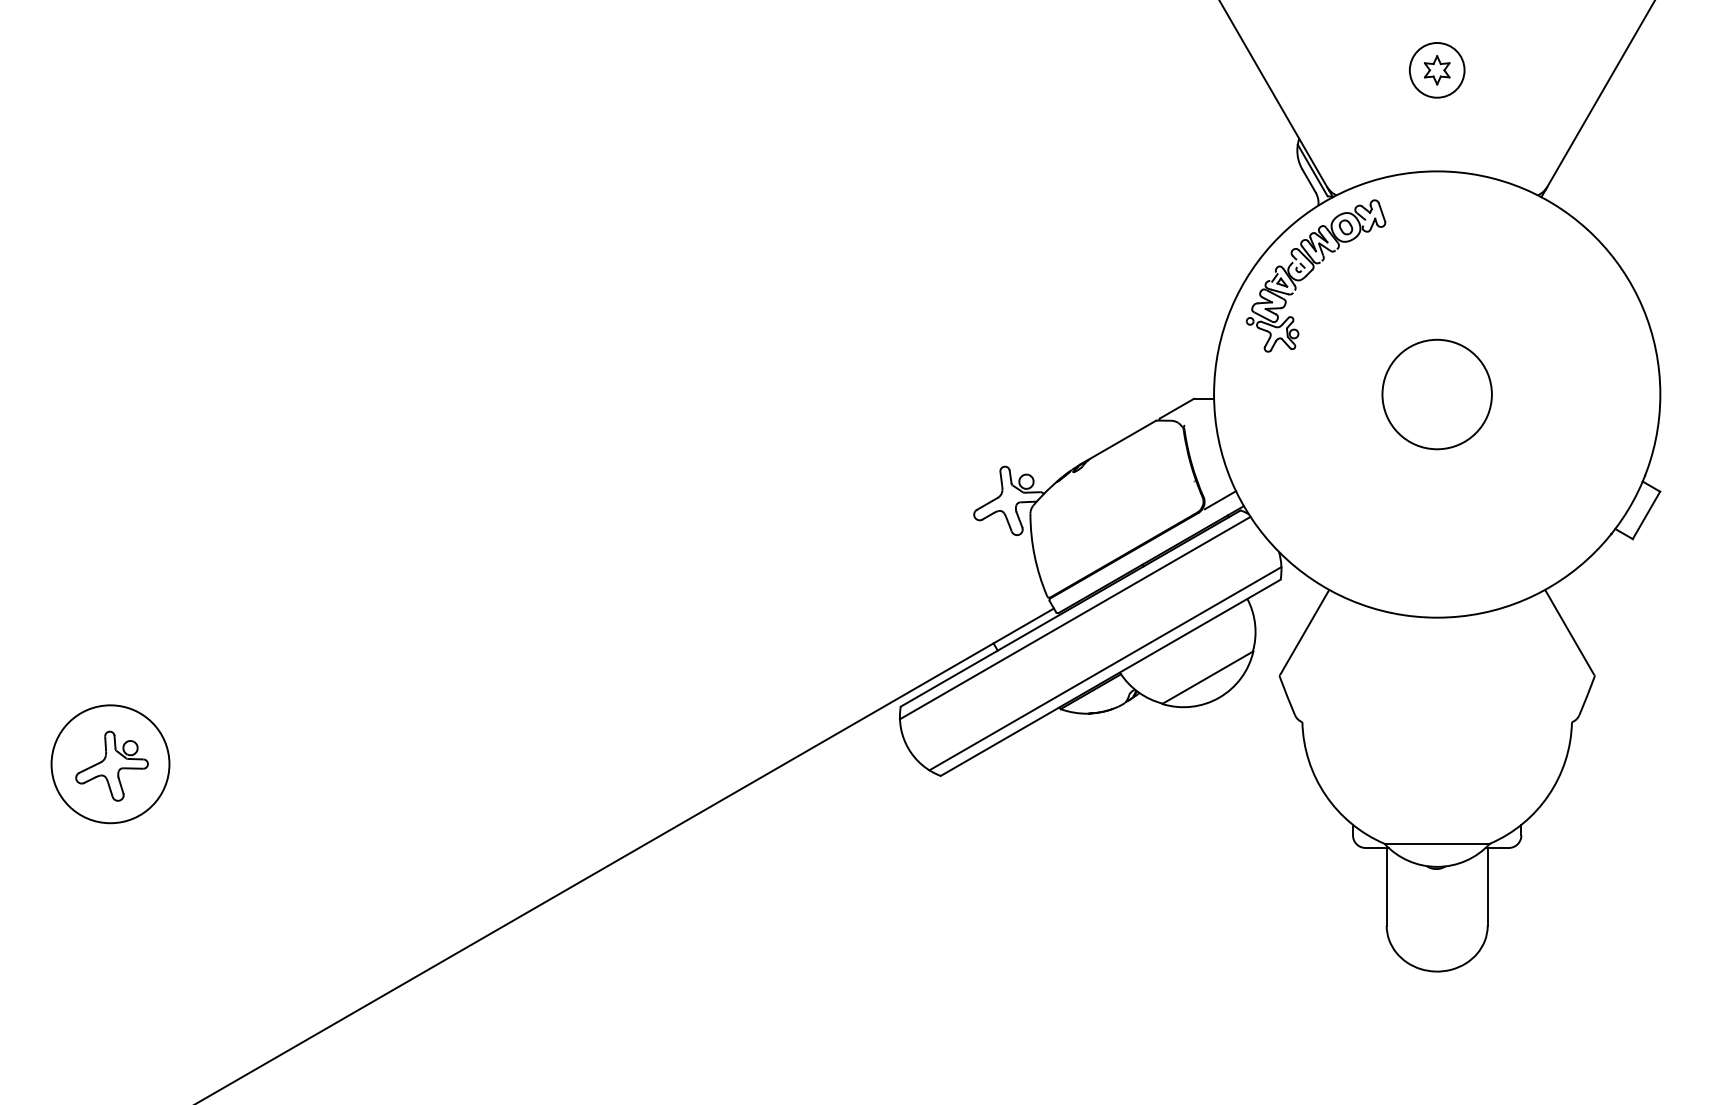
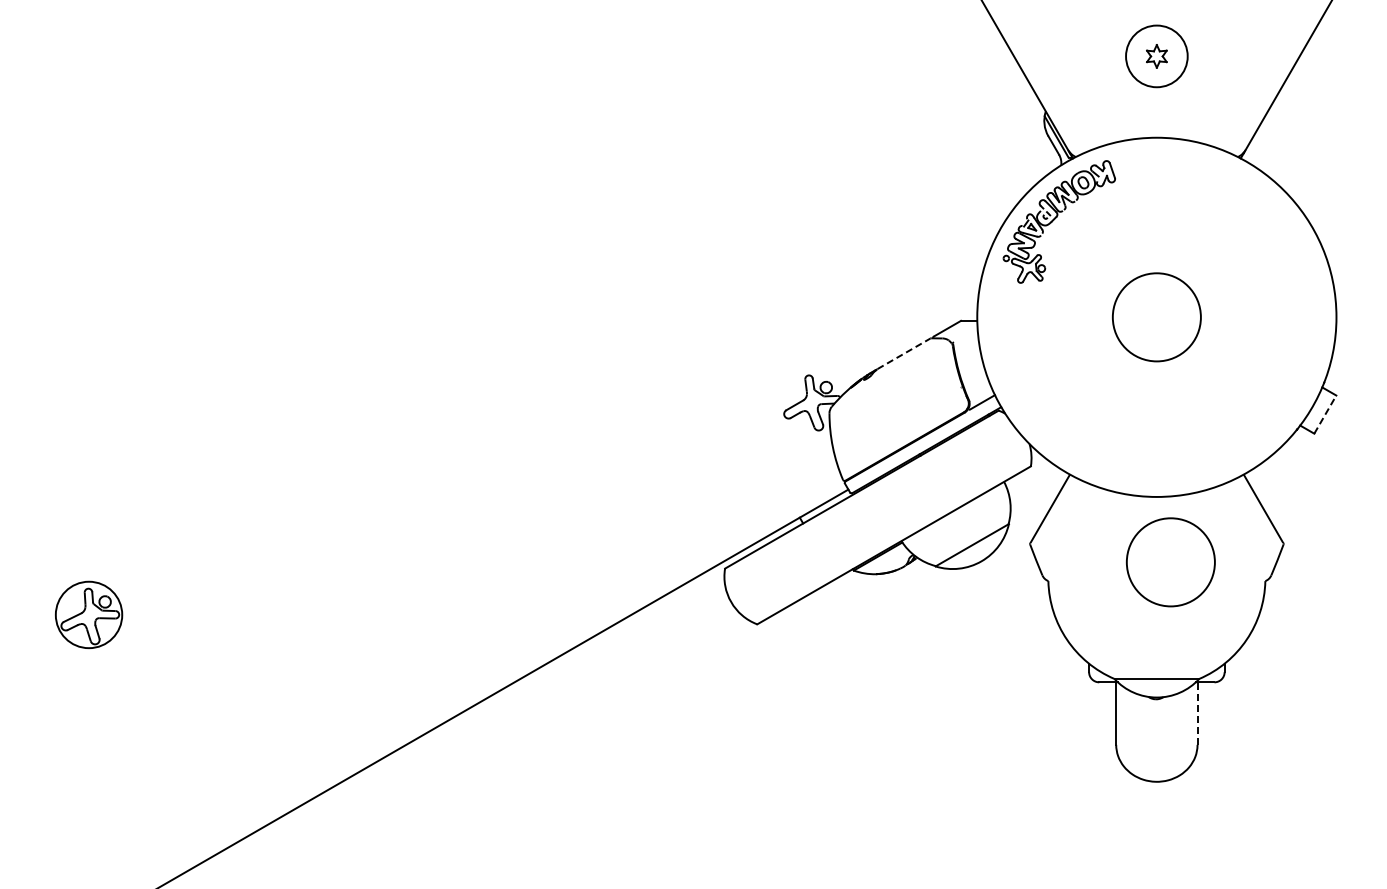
circle: (1436, 70) -> (1156, 56), size x1.4
line: (1122, 439) -> (903, 353), solid -> dashed
line: (1646, 515) -> (1325, 414), solid -> dashed
line: (1075, 617) -> (865, 496), removed
line: (1105, 668) -> (889, 537), removed
circle: (1454, 699) -> (1170, 562), added
circle: (109, 763) -> (88, 614), size x0.7
line: (1487, 887) -> (1197, 714), solid -> dashed

